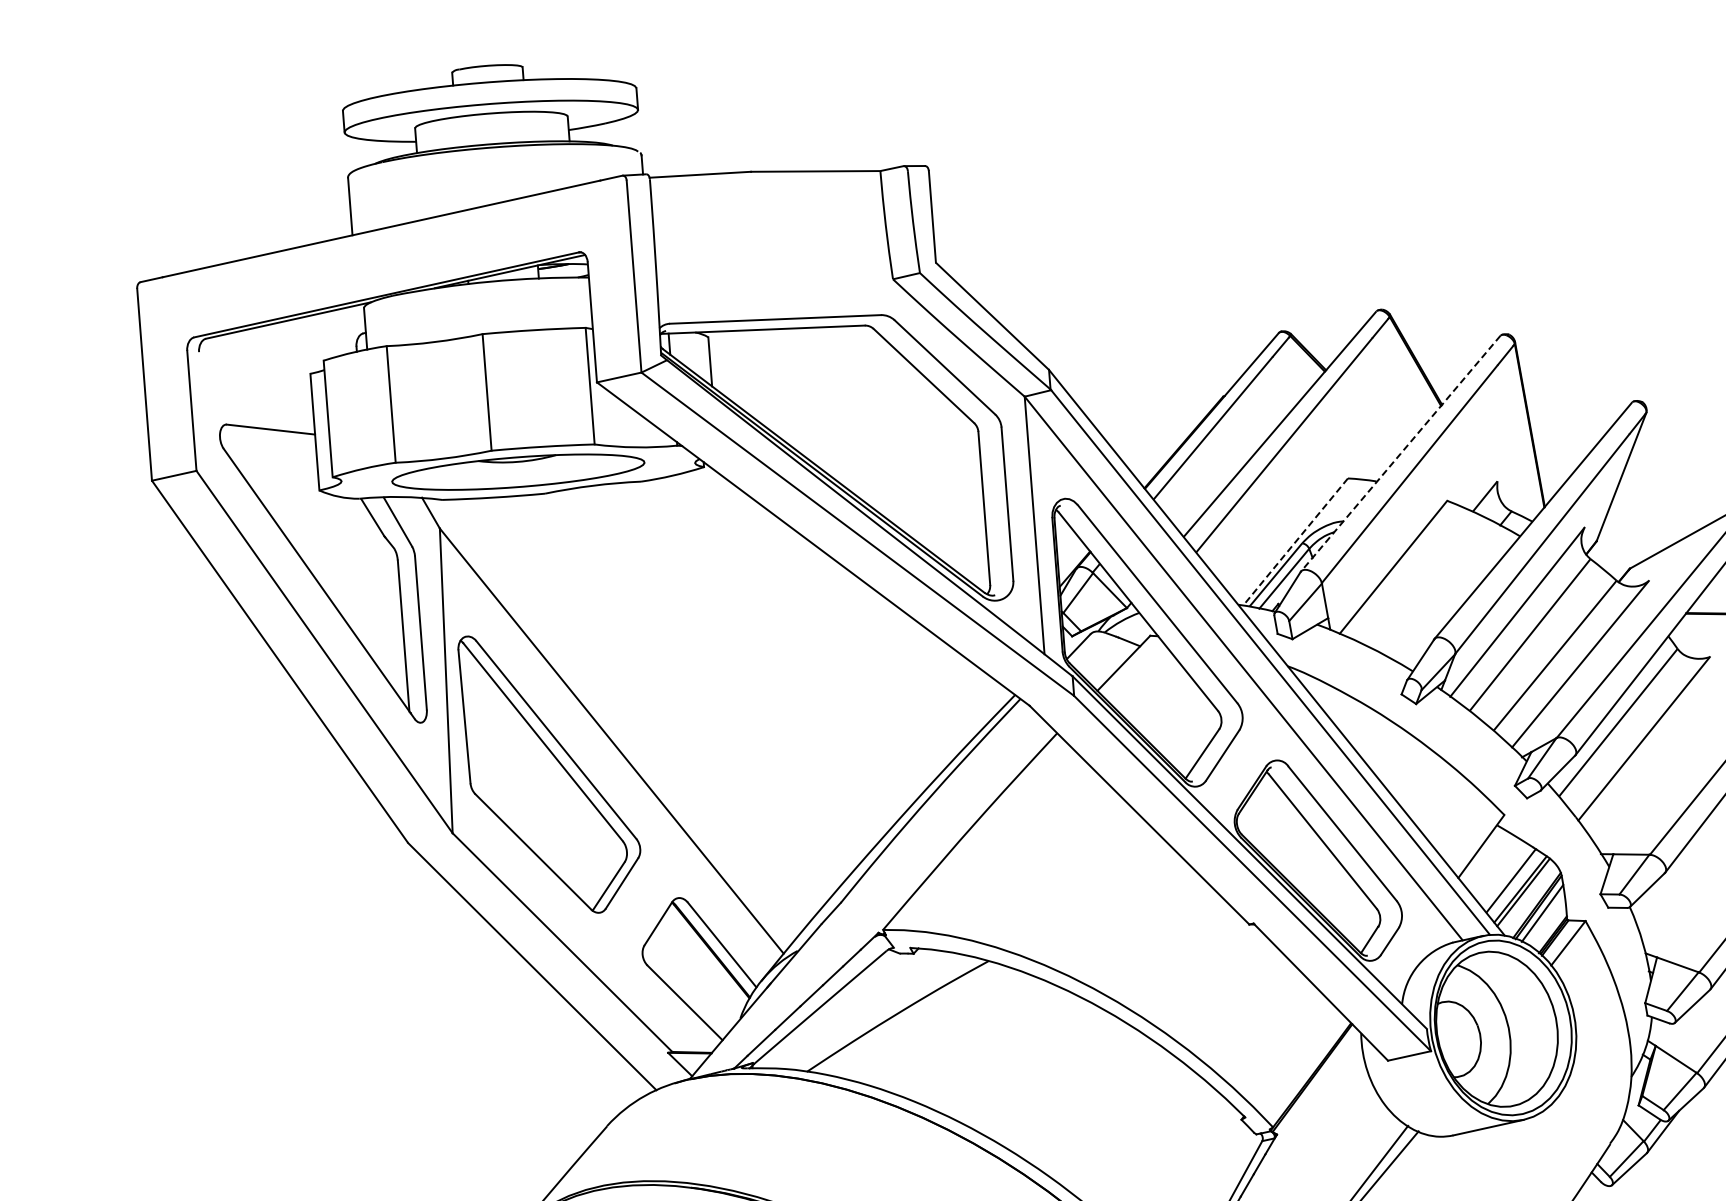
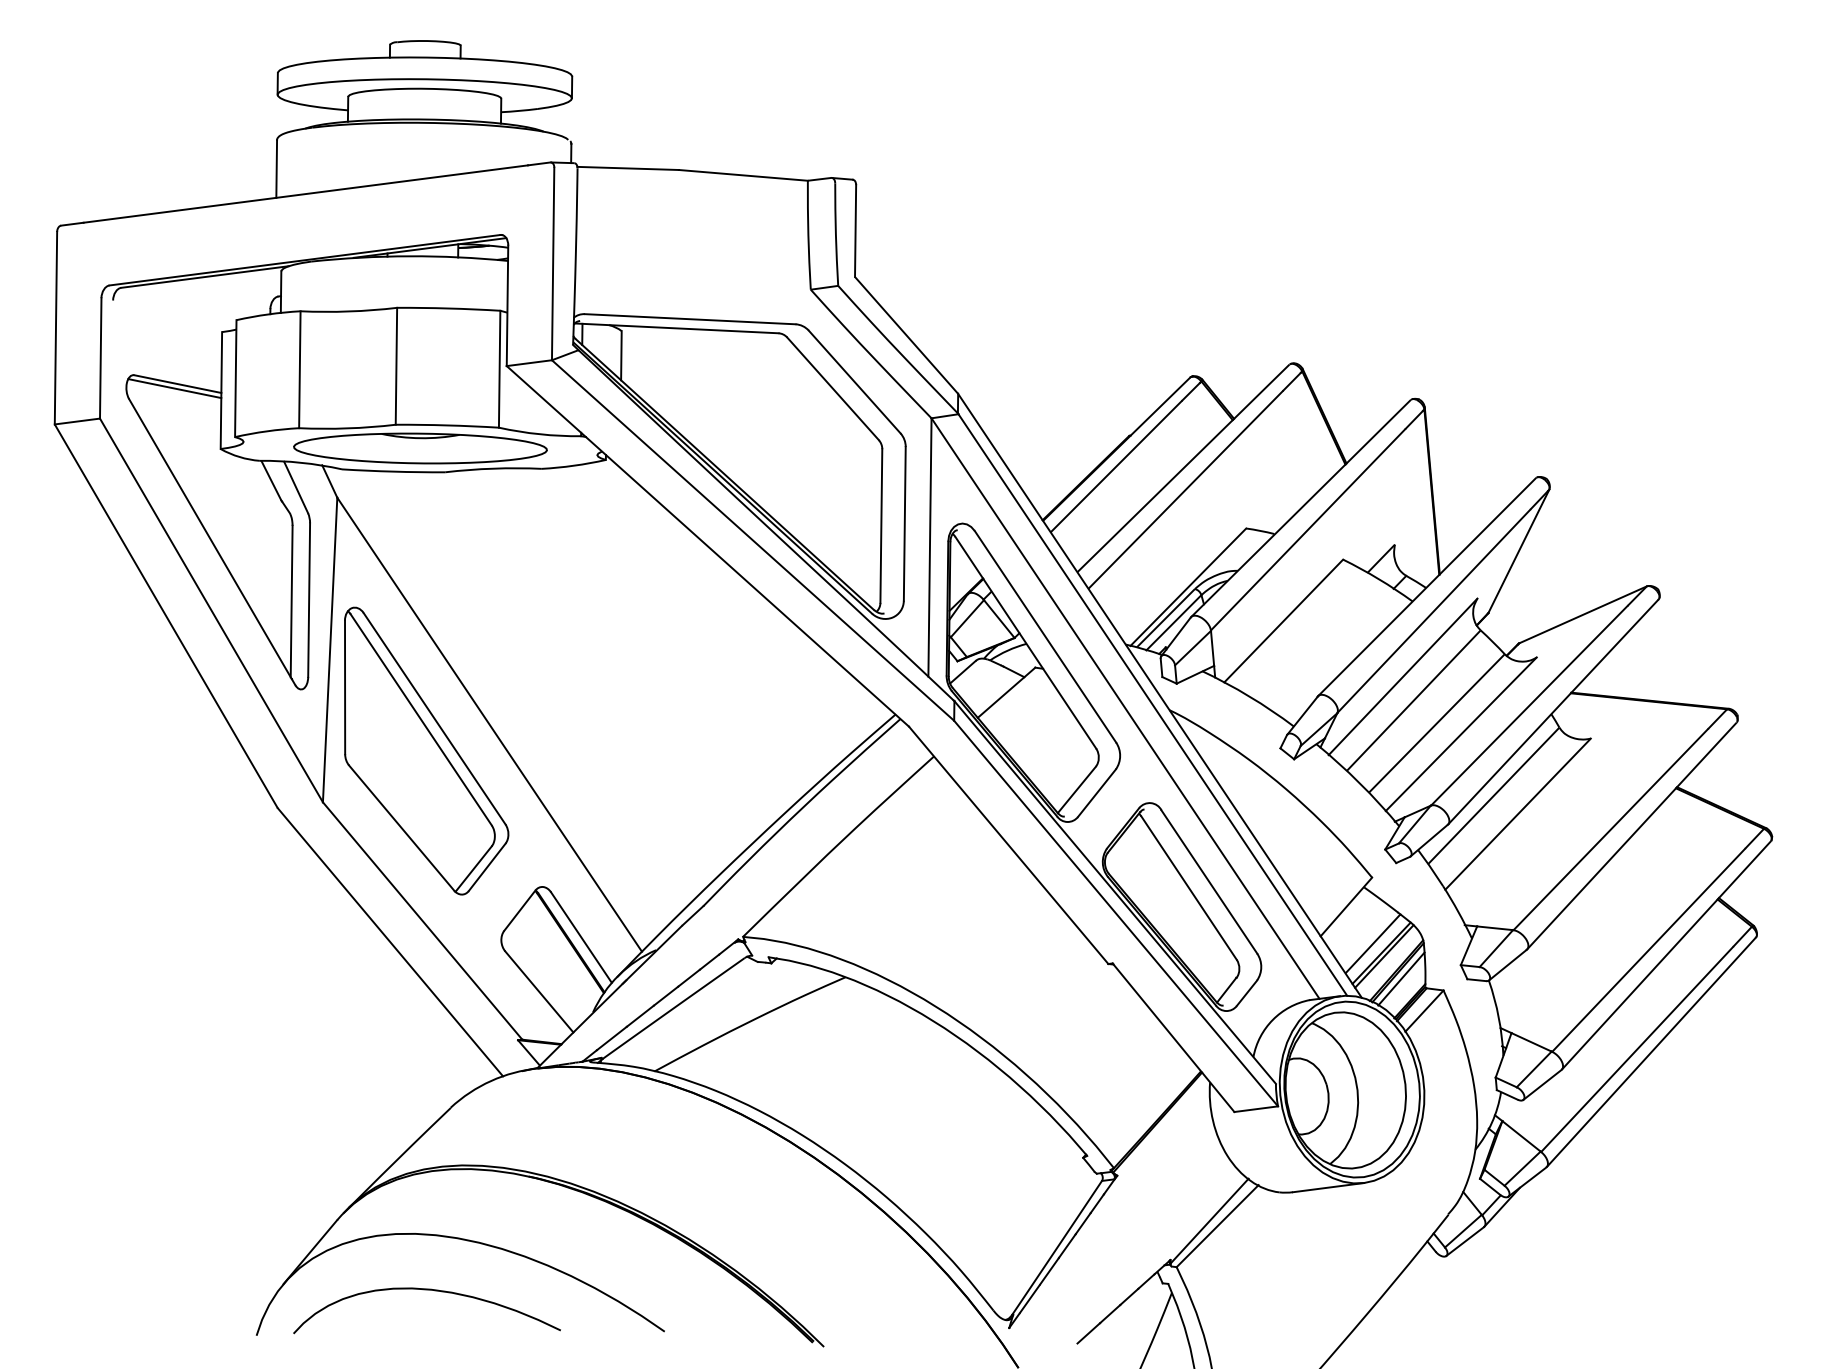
line: (268, 434) -> (174, 388), added
line: (1401, 453) -> (1301, 508), dashed -> solid
line: (1294, 542) -> (1187, 587), dashed -> solid

